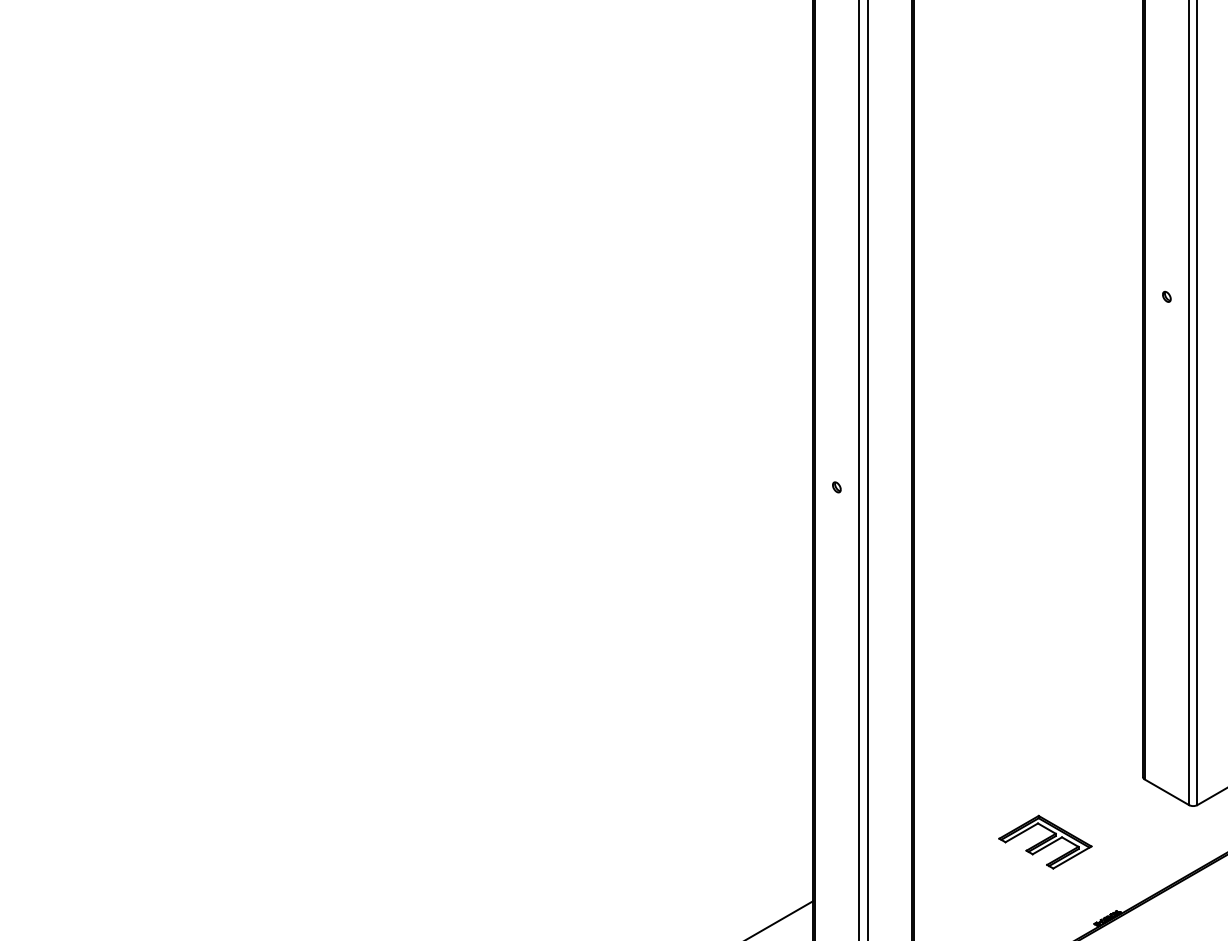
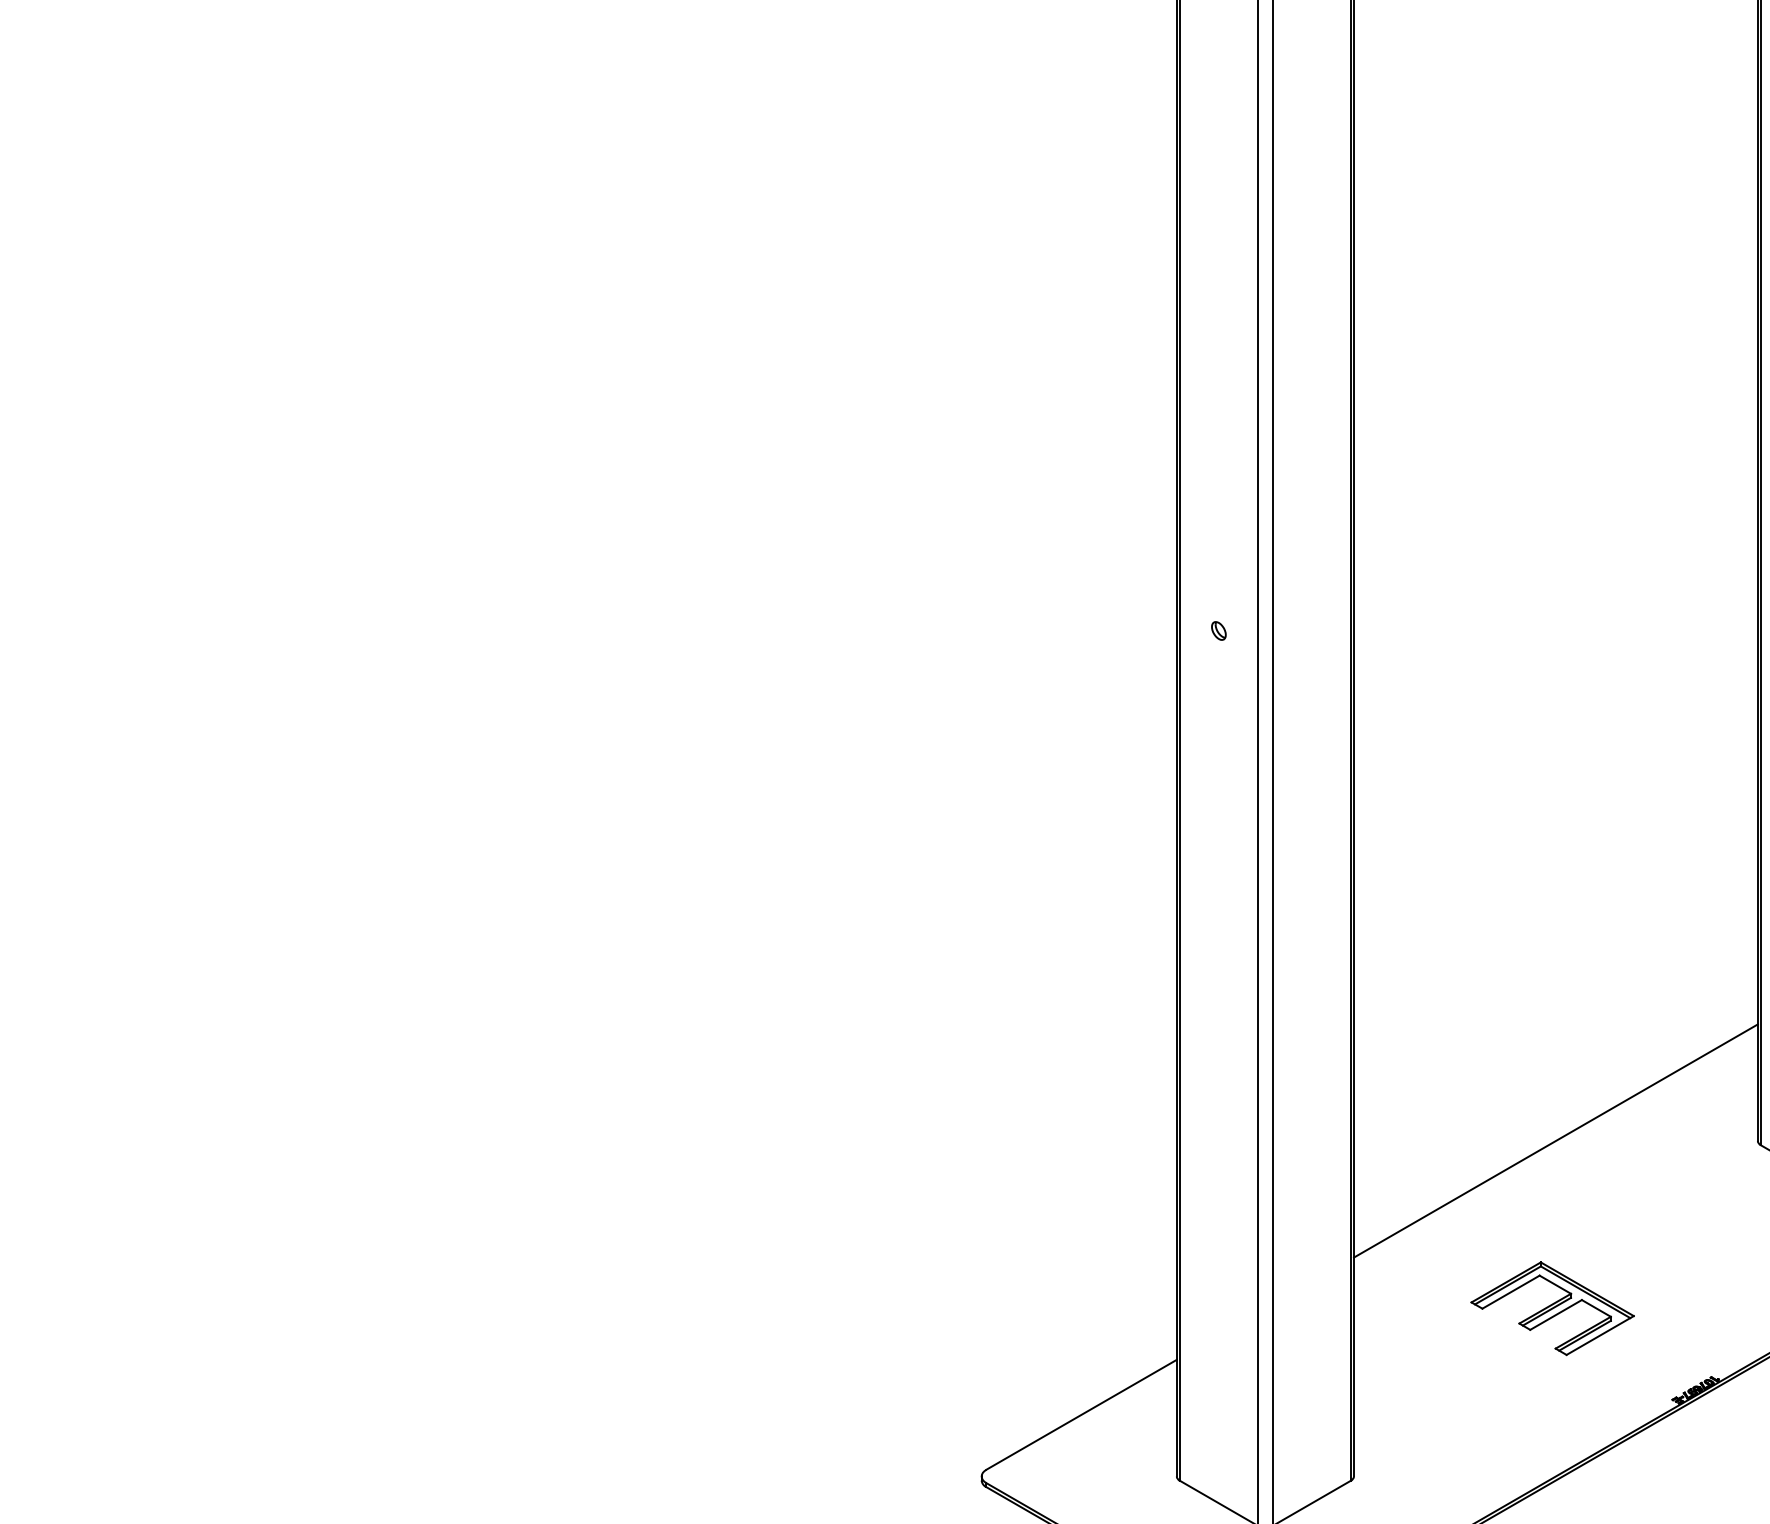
line: (1027, 776) -> (1554, 1140), added
part: (1045, 841) -> (1552, 1307), moved

